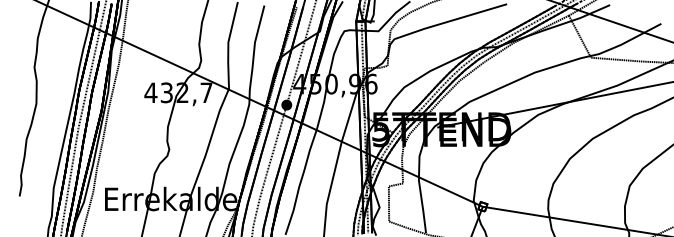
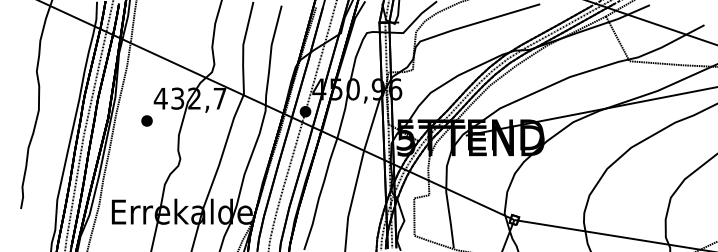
part: (137, 113) -> (146, 120), added

